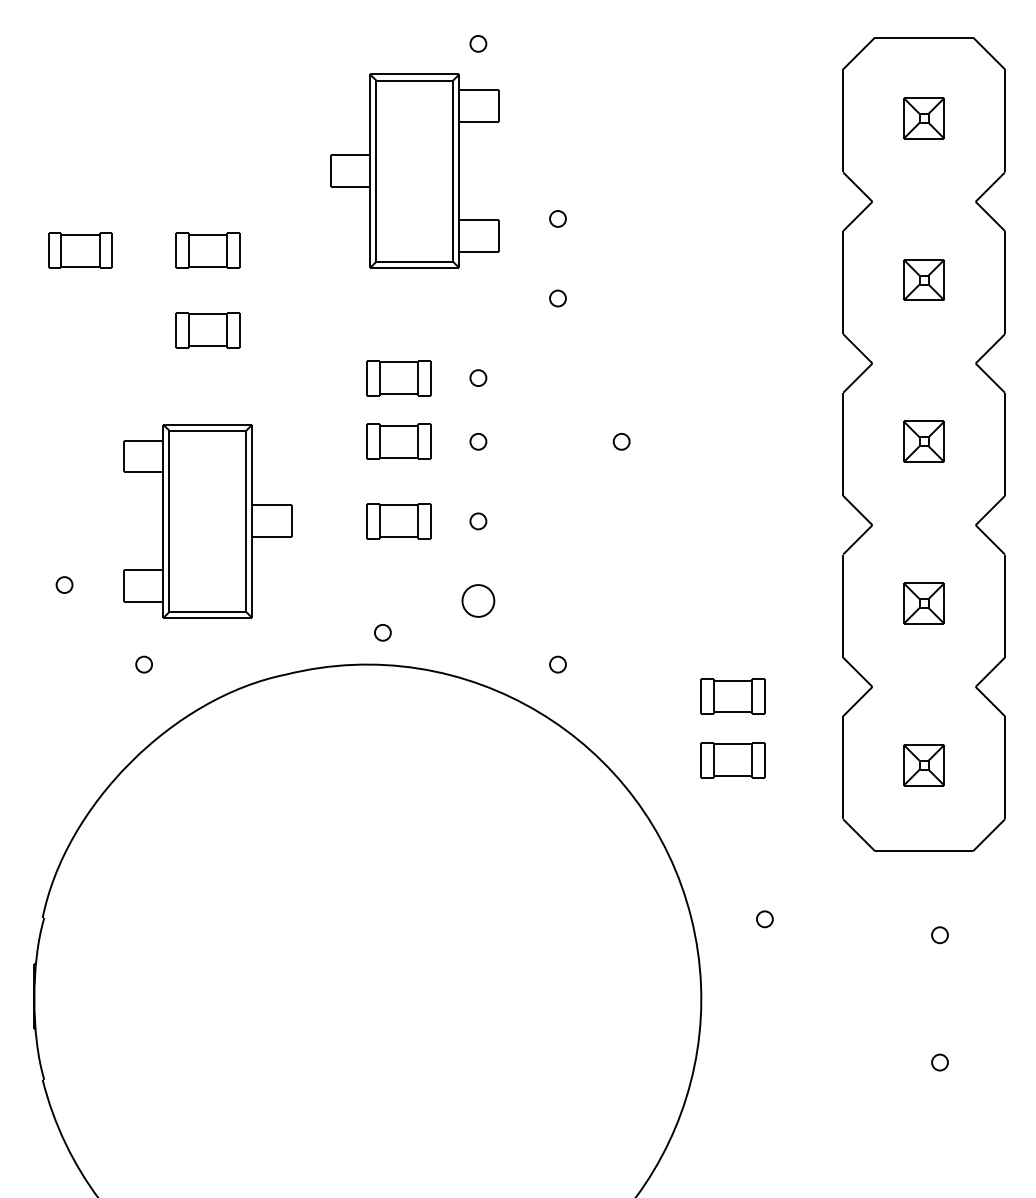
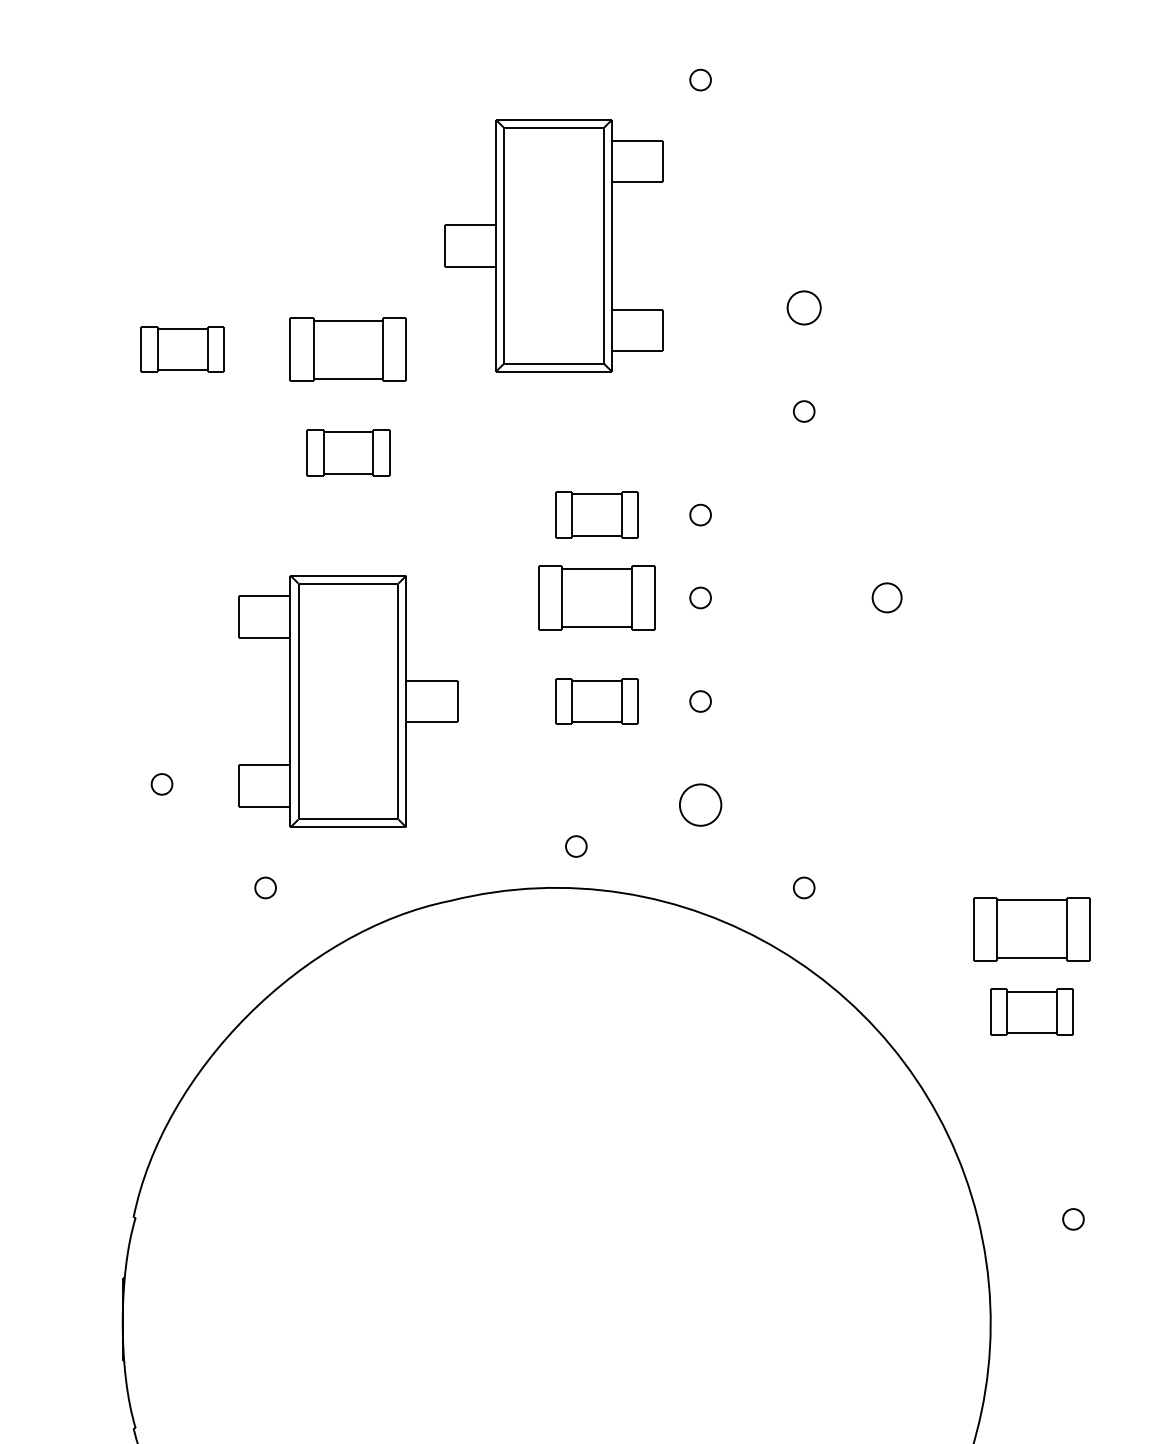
part: (414, 170) -> (553, 244), moved
part: (557, 218) -> (803, 307), size x1.6
part: (207, 250) -> (348, 348), size x1.4
part: (398, 441) -> (596, 597), size x1.4
part: (621, 441) -> (886, 597), size x1.4
part: (732, 696) -> (1031, 929), size x1.4

